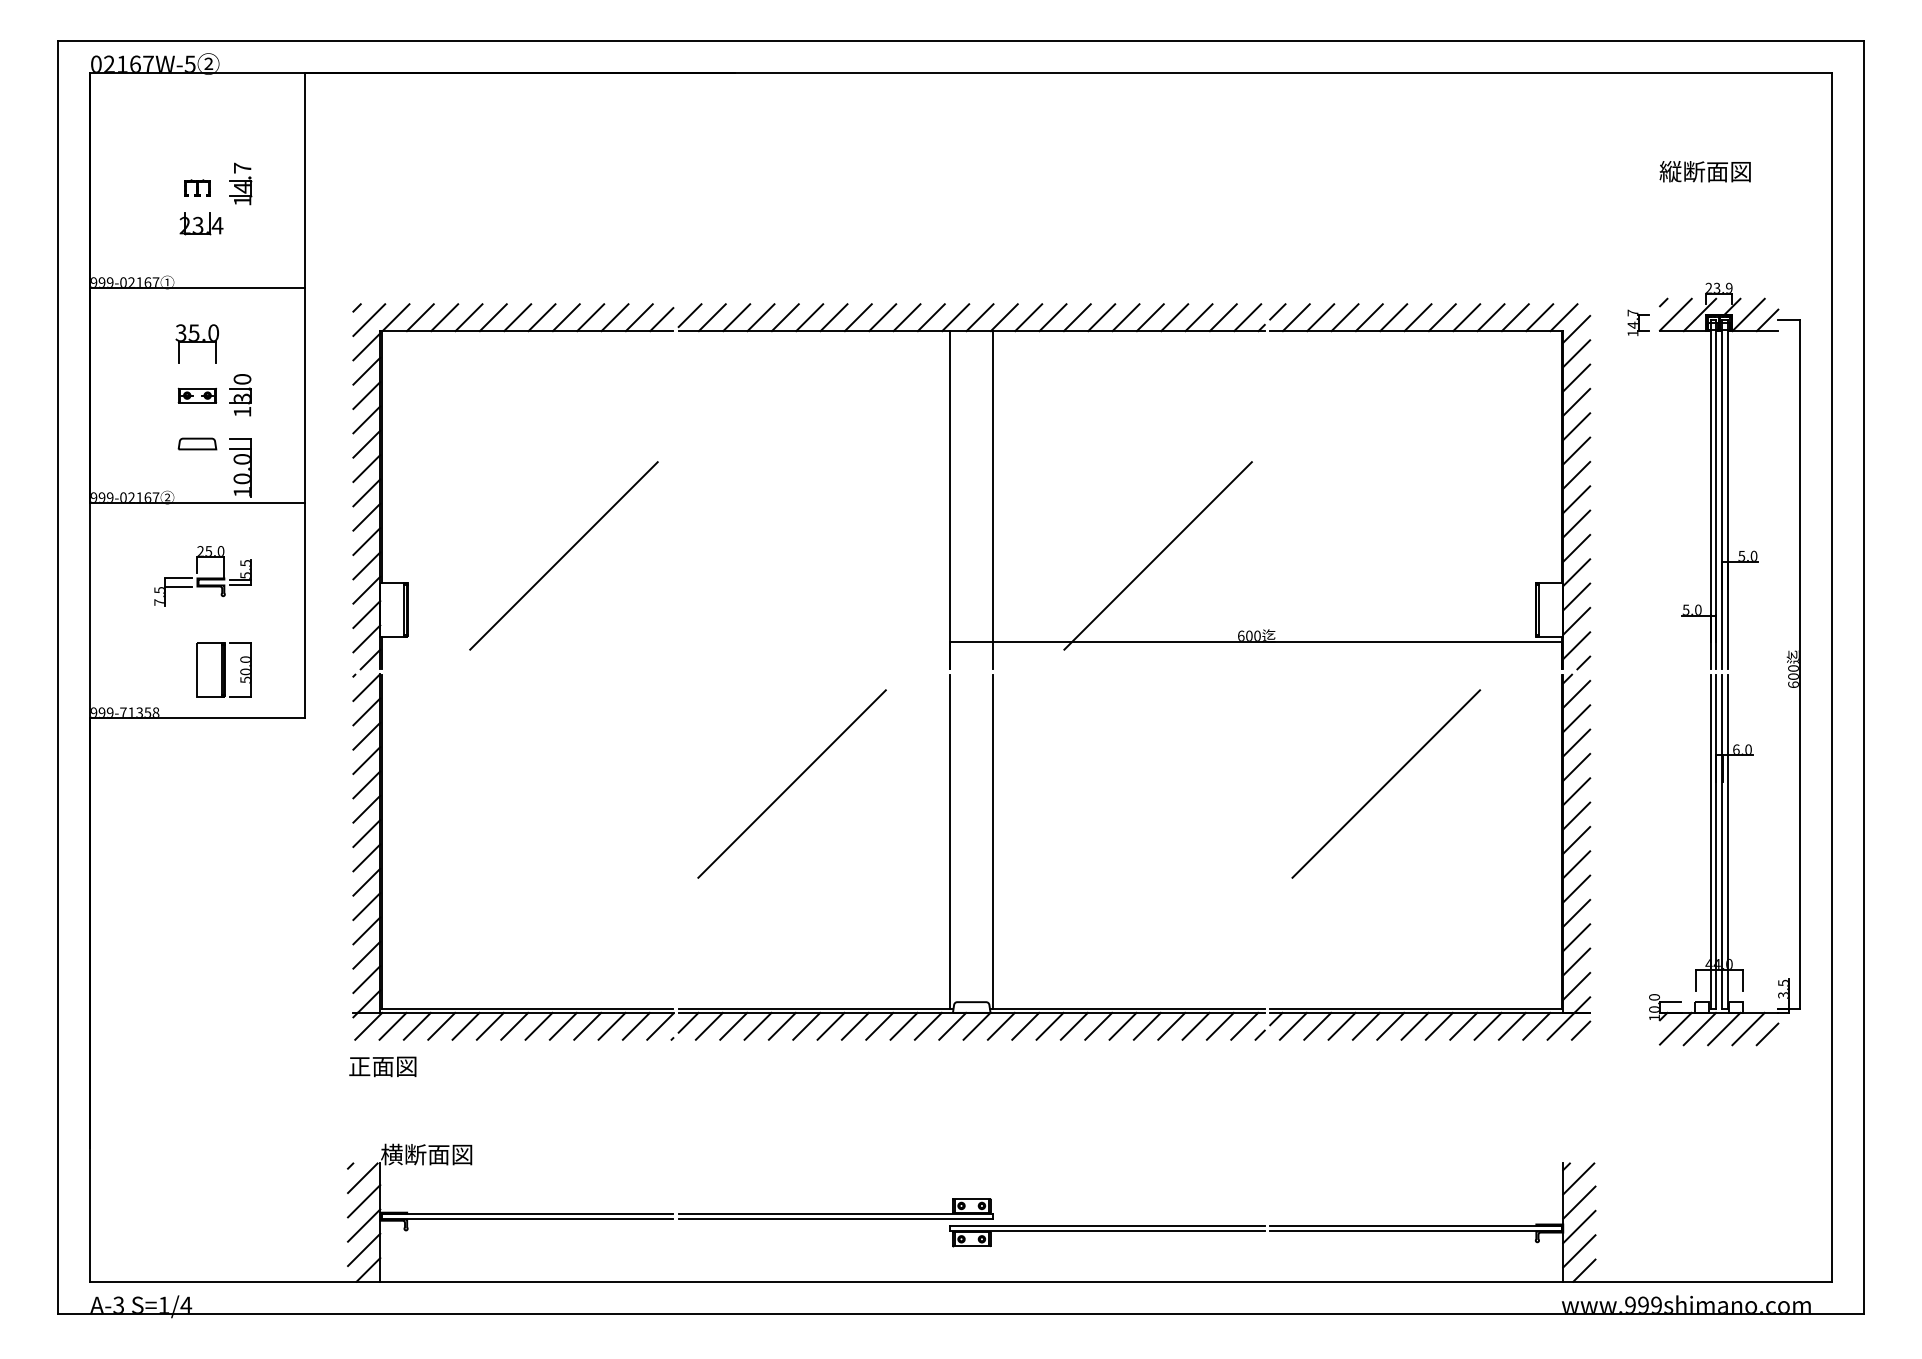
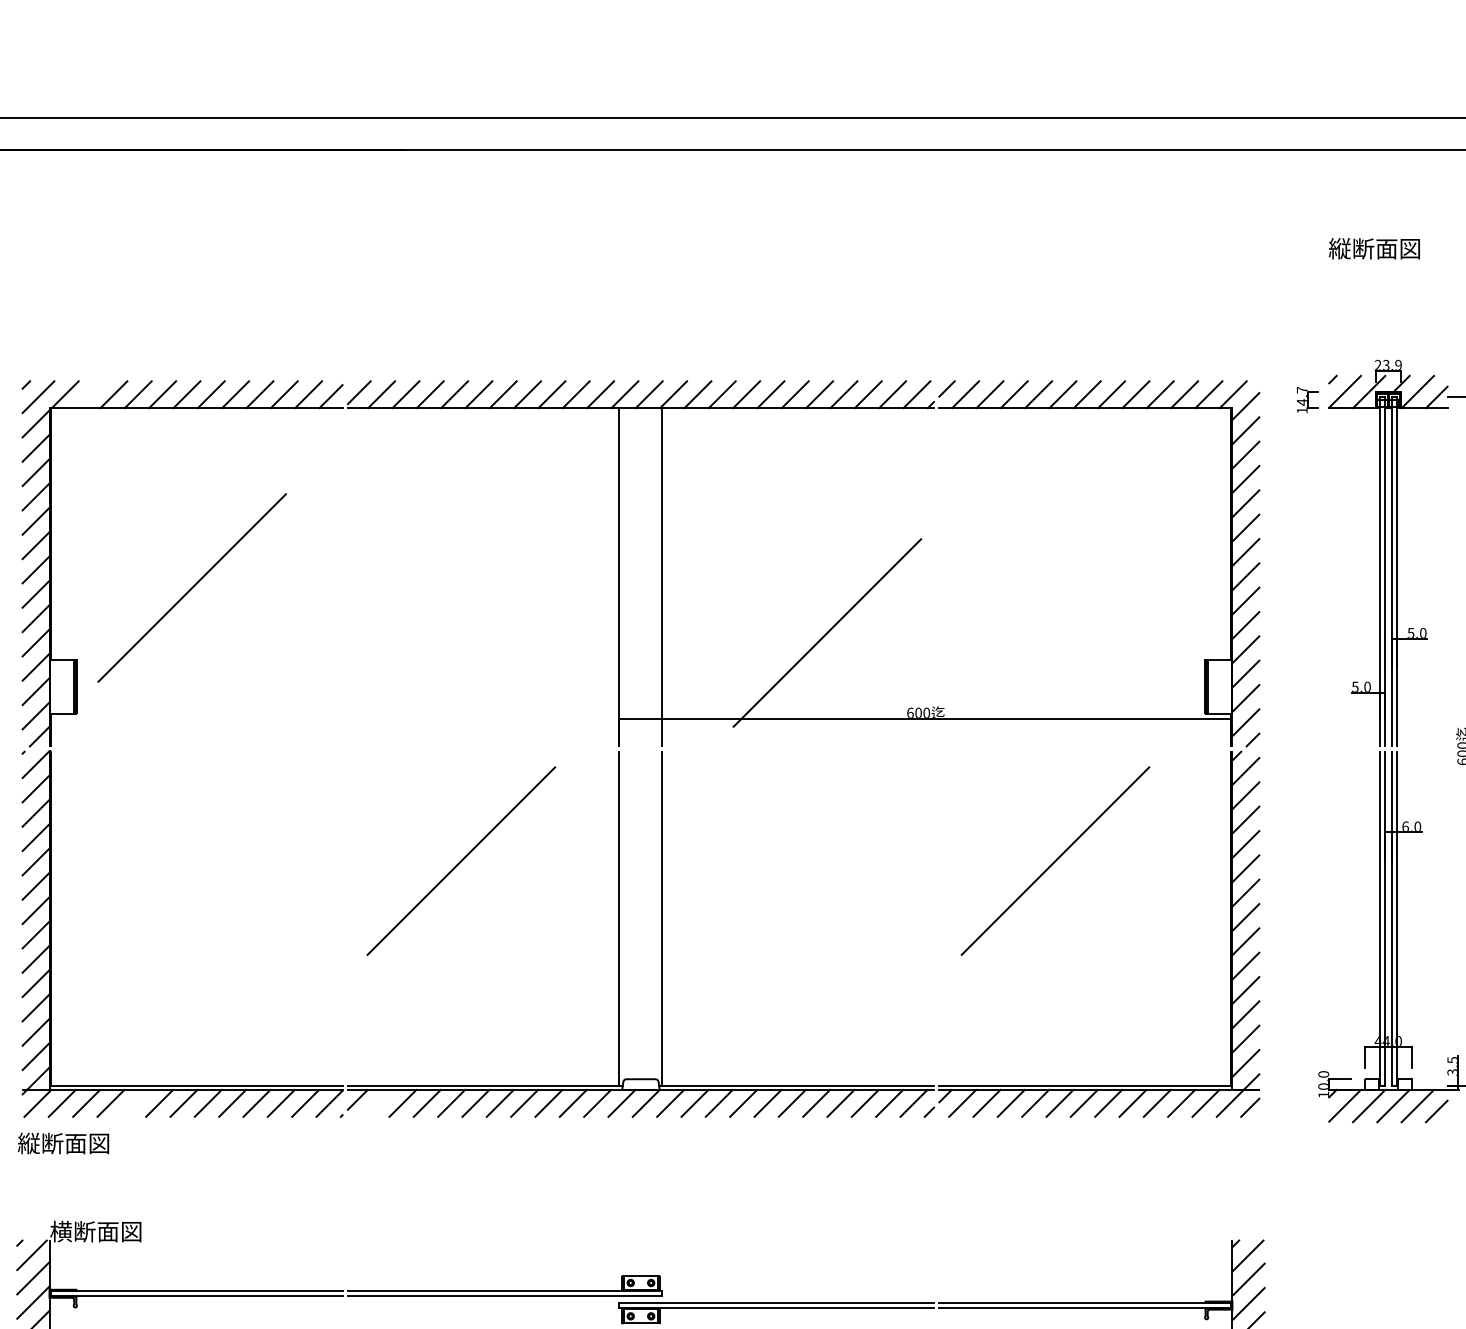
line: (419, 317) -> (88, 394), removed
line: (563, 555) -> (191, 587), moved
line: (465, 1025) -> (134, 1102), removed
line: (708, 1025) -> (377, 1102), removed
text: (393, 1066) -> (62, 1143), 正面図 -> 縦断面図

